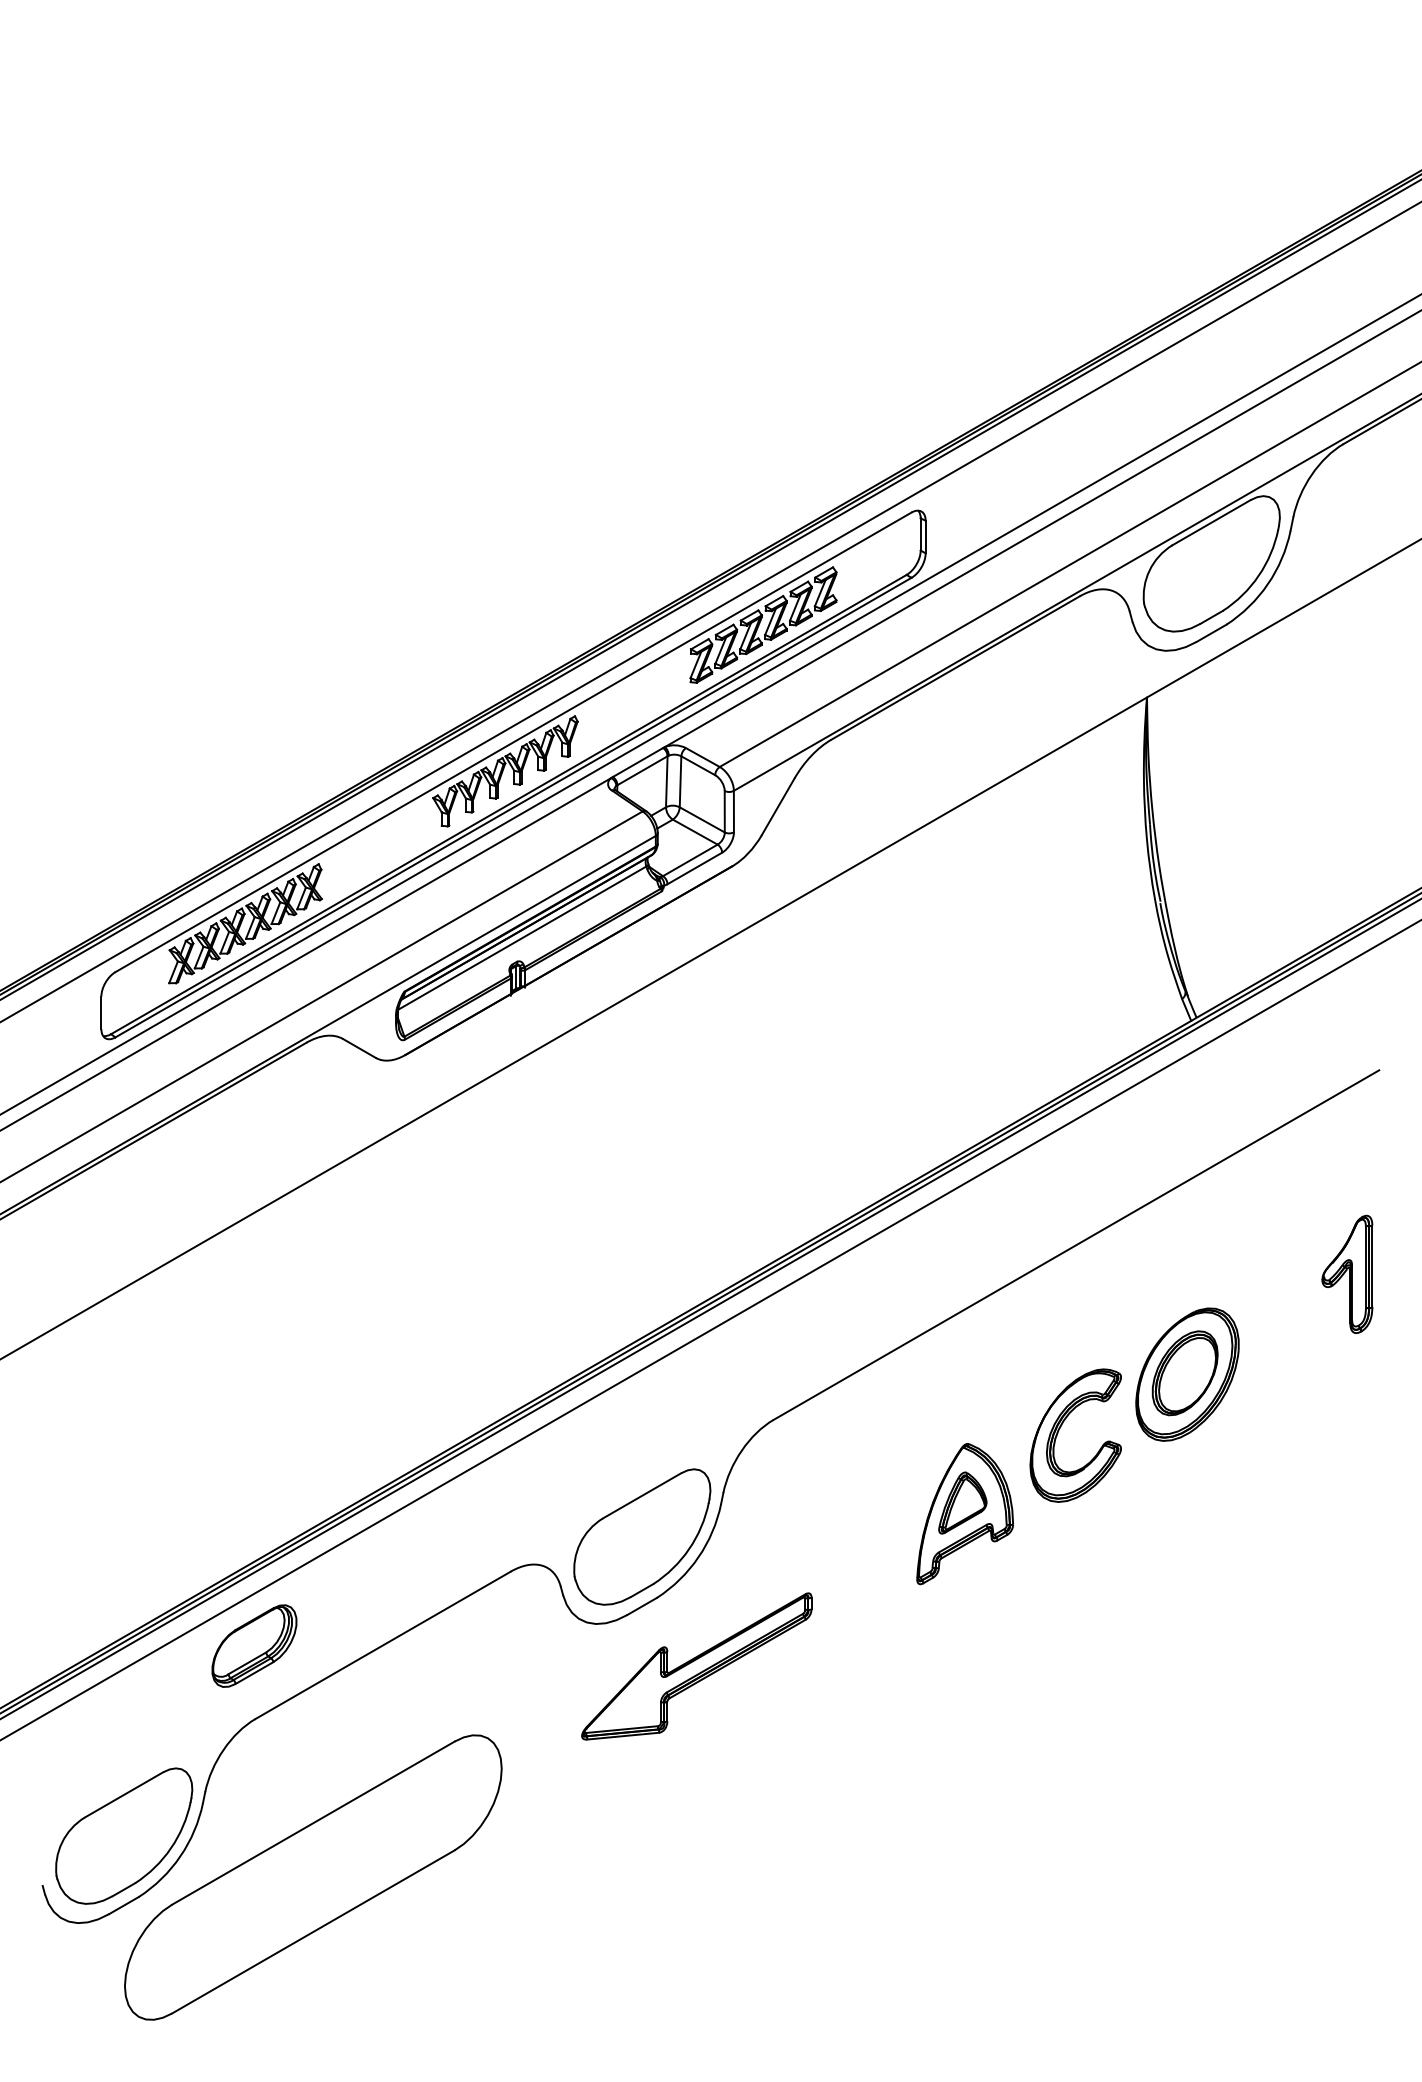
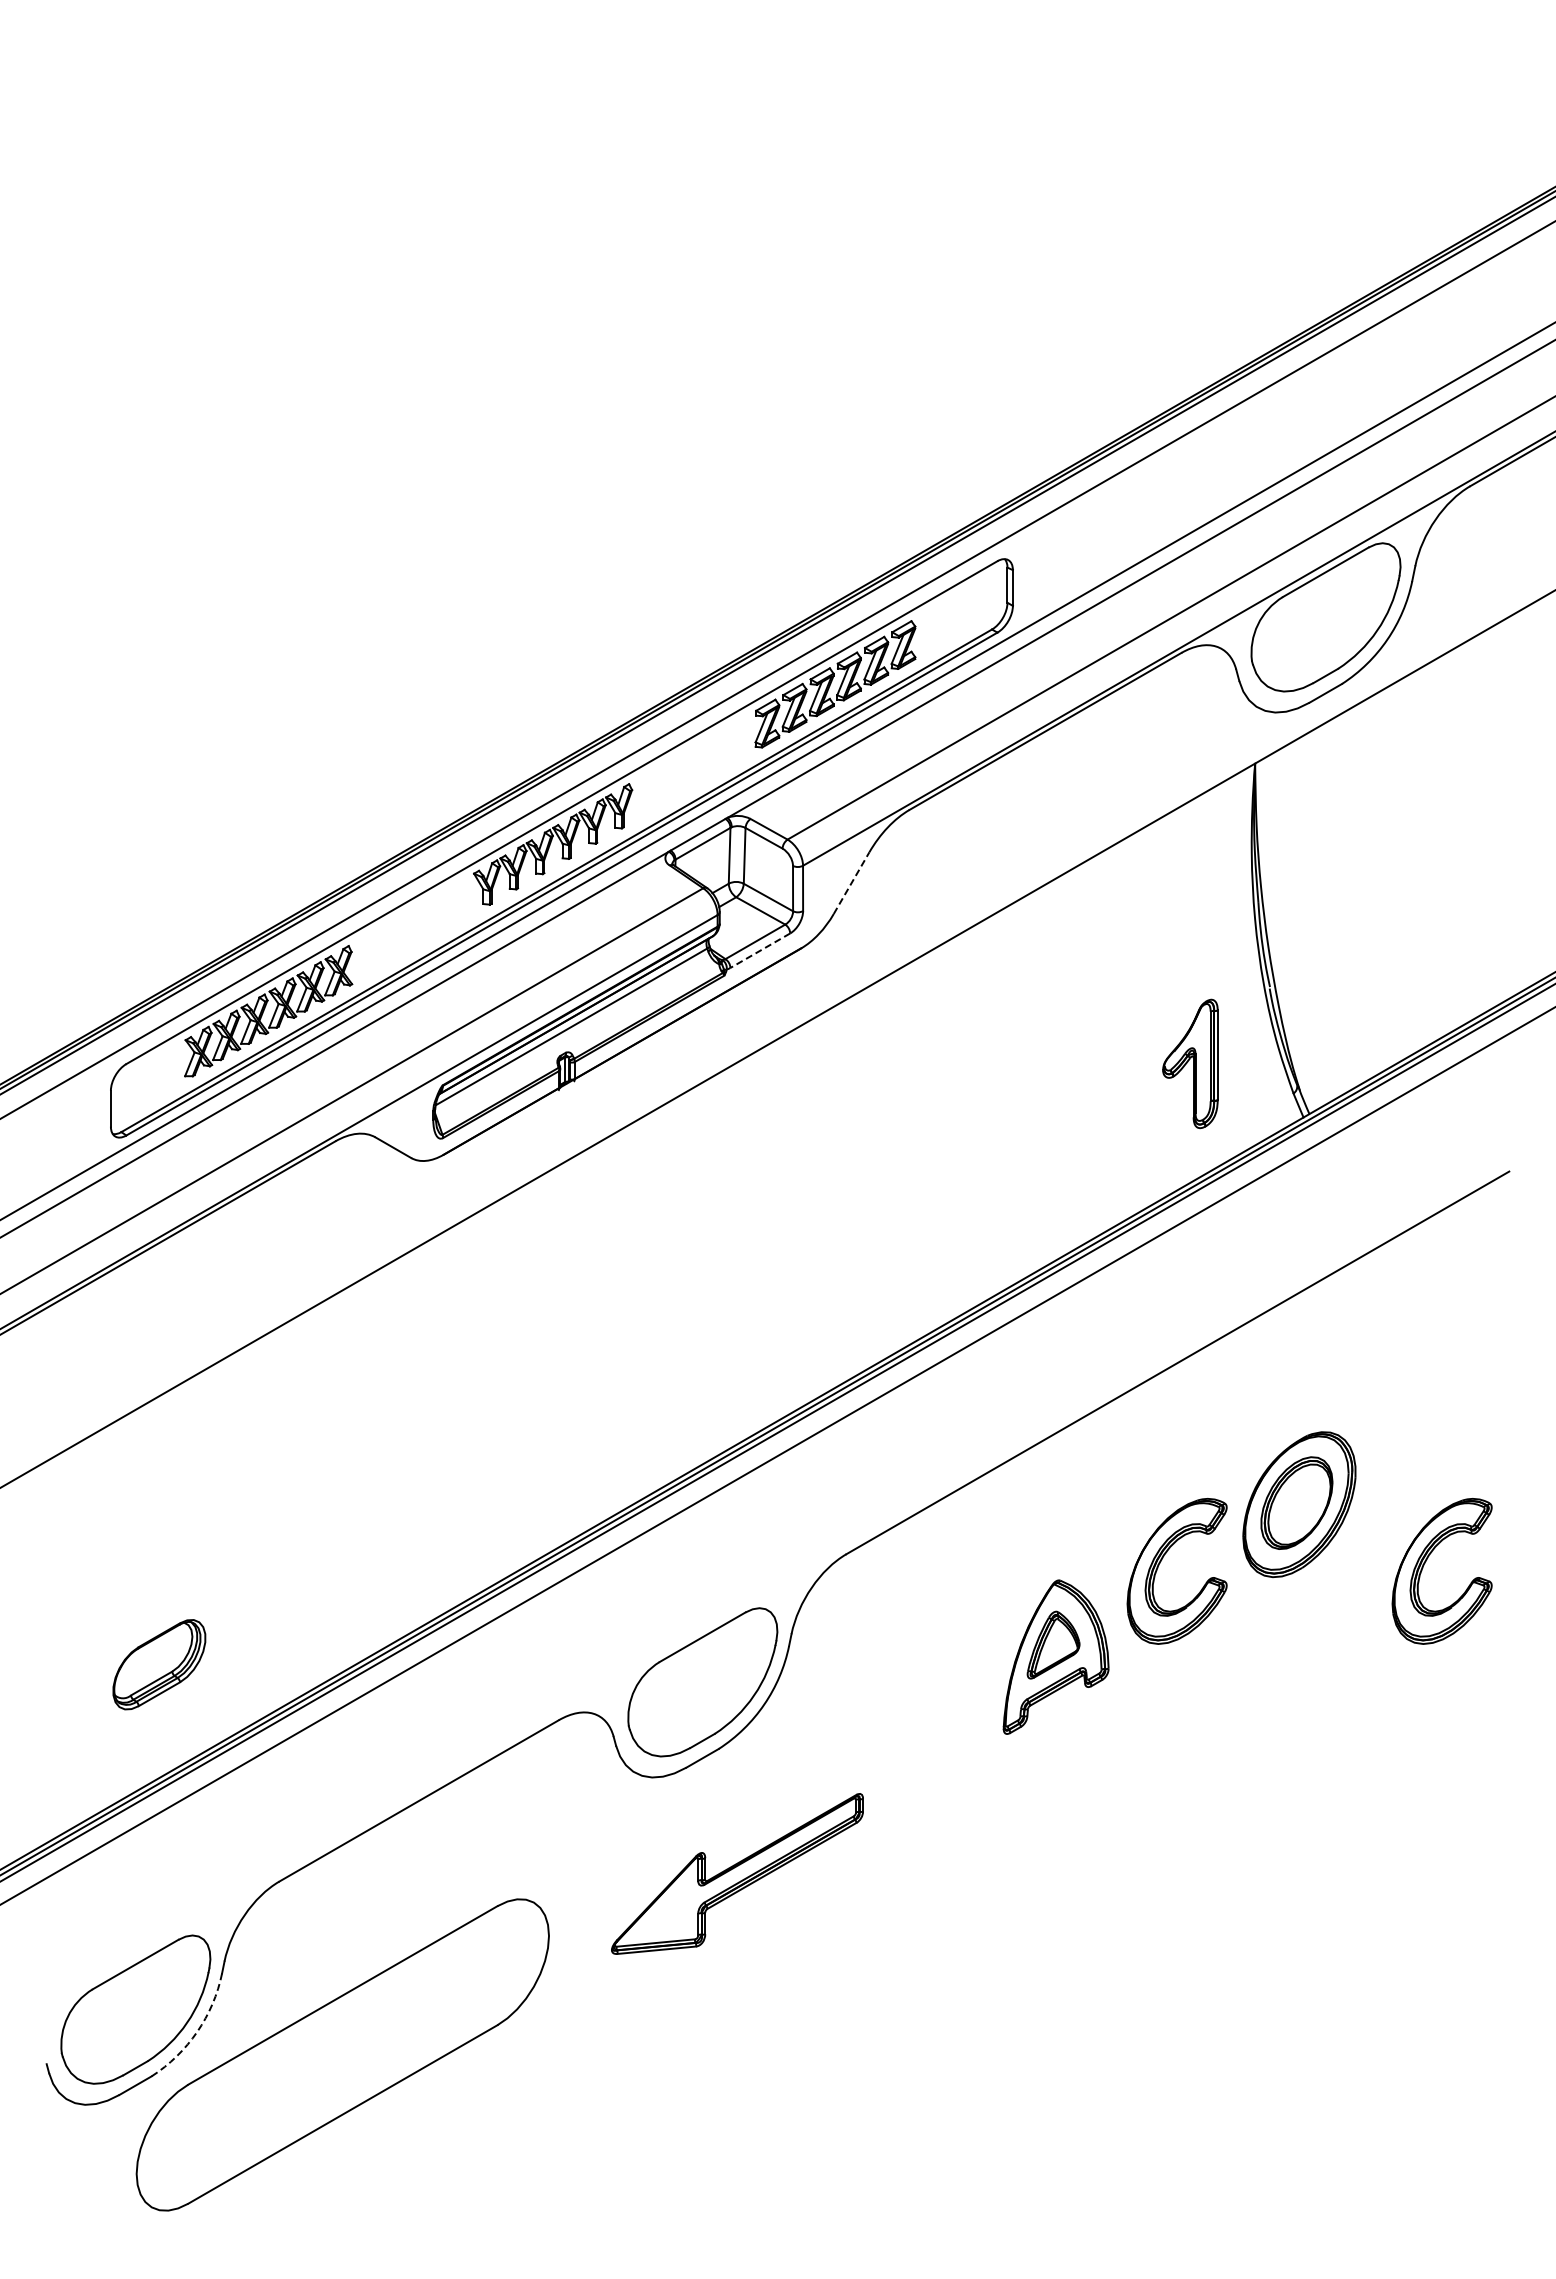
line: (778, 807) -> (851, 883), solid -> dashed
line: (695, 868) -> (760, 950), solid -> dashed
part: (1347, 1274) -> (1190, 1063), moved
part: (1302, 1428) -> (1425, 1563), added
part: (254, 1645) -> (159, 1664), moved
part: (696, 1666) -> (737, 1873), moved
arc: (180, 1856) -> (197, 2031), solid -> dashed

